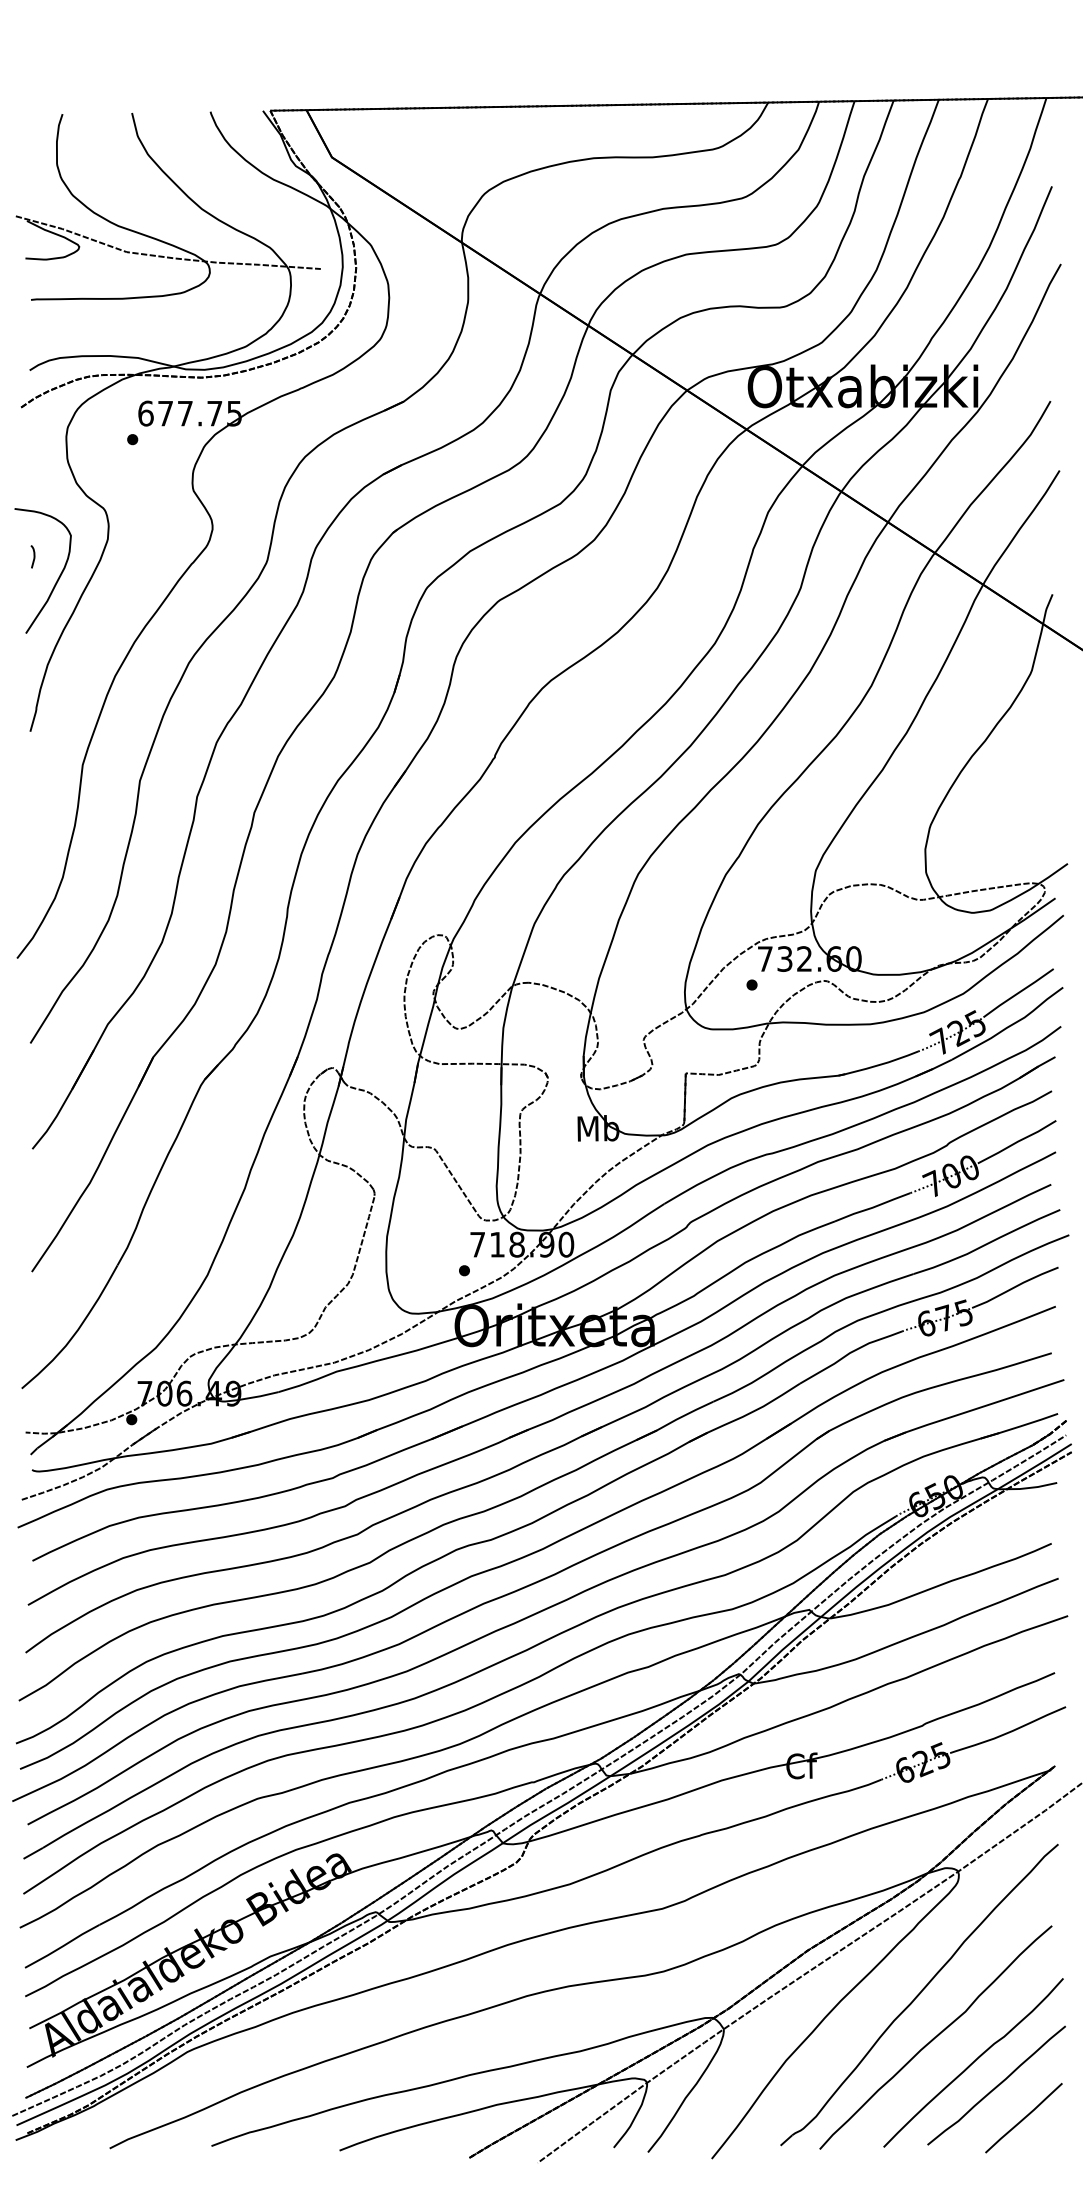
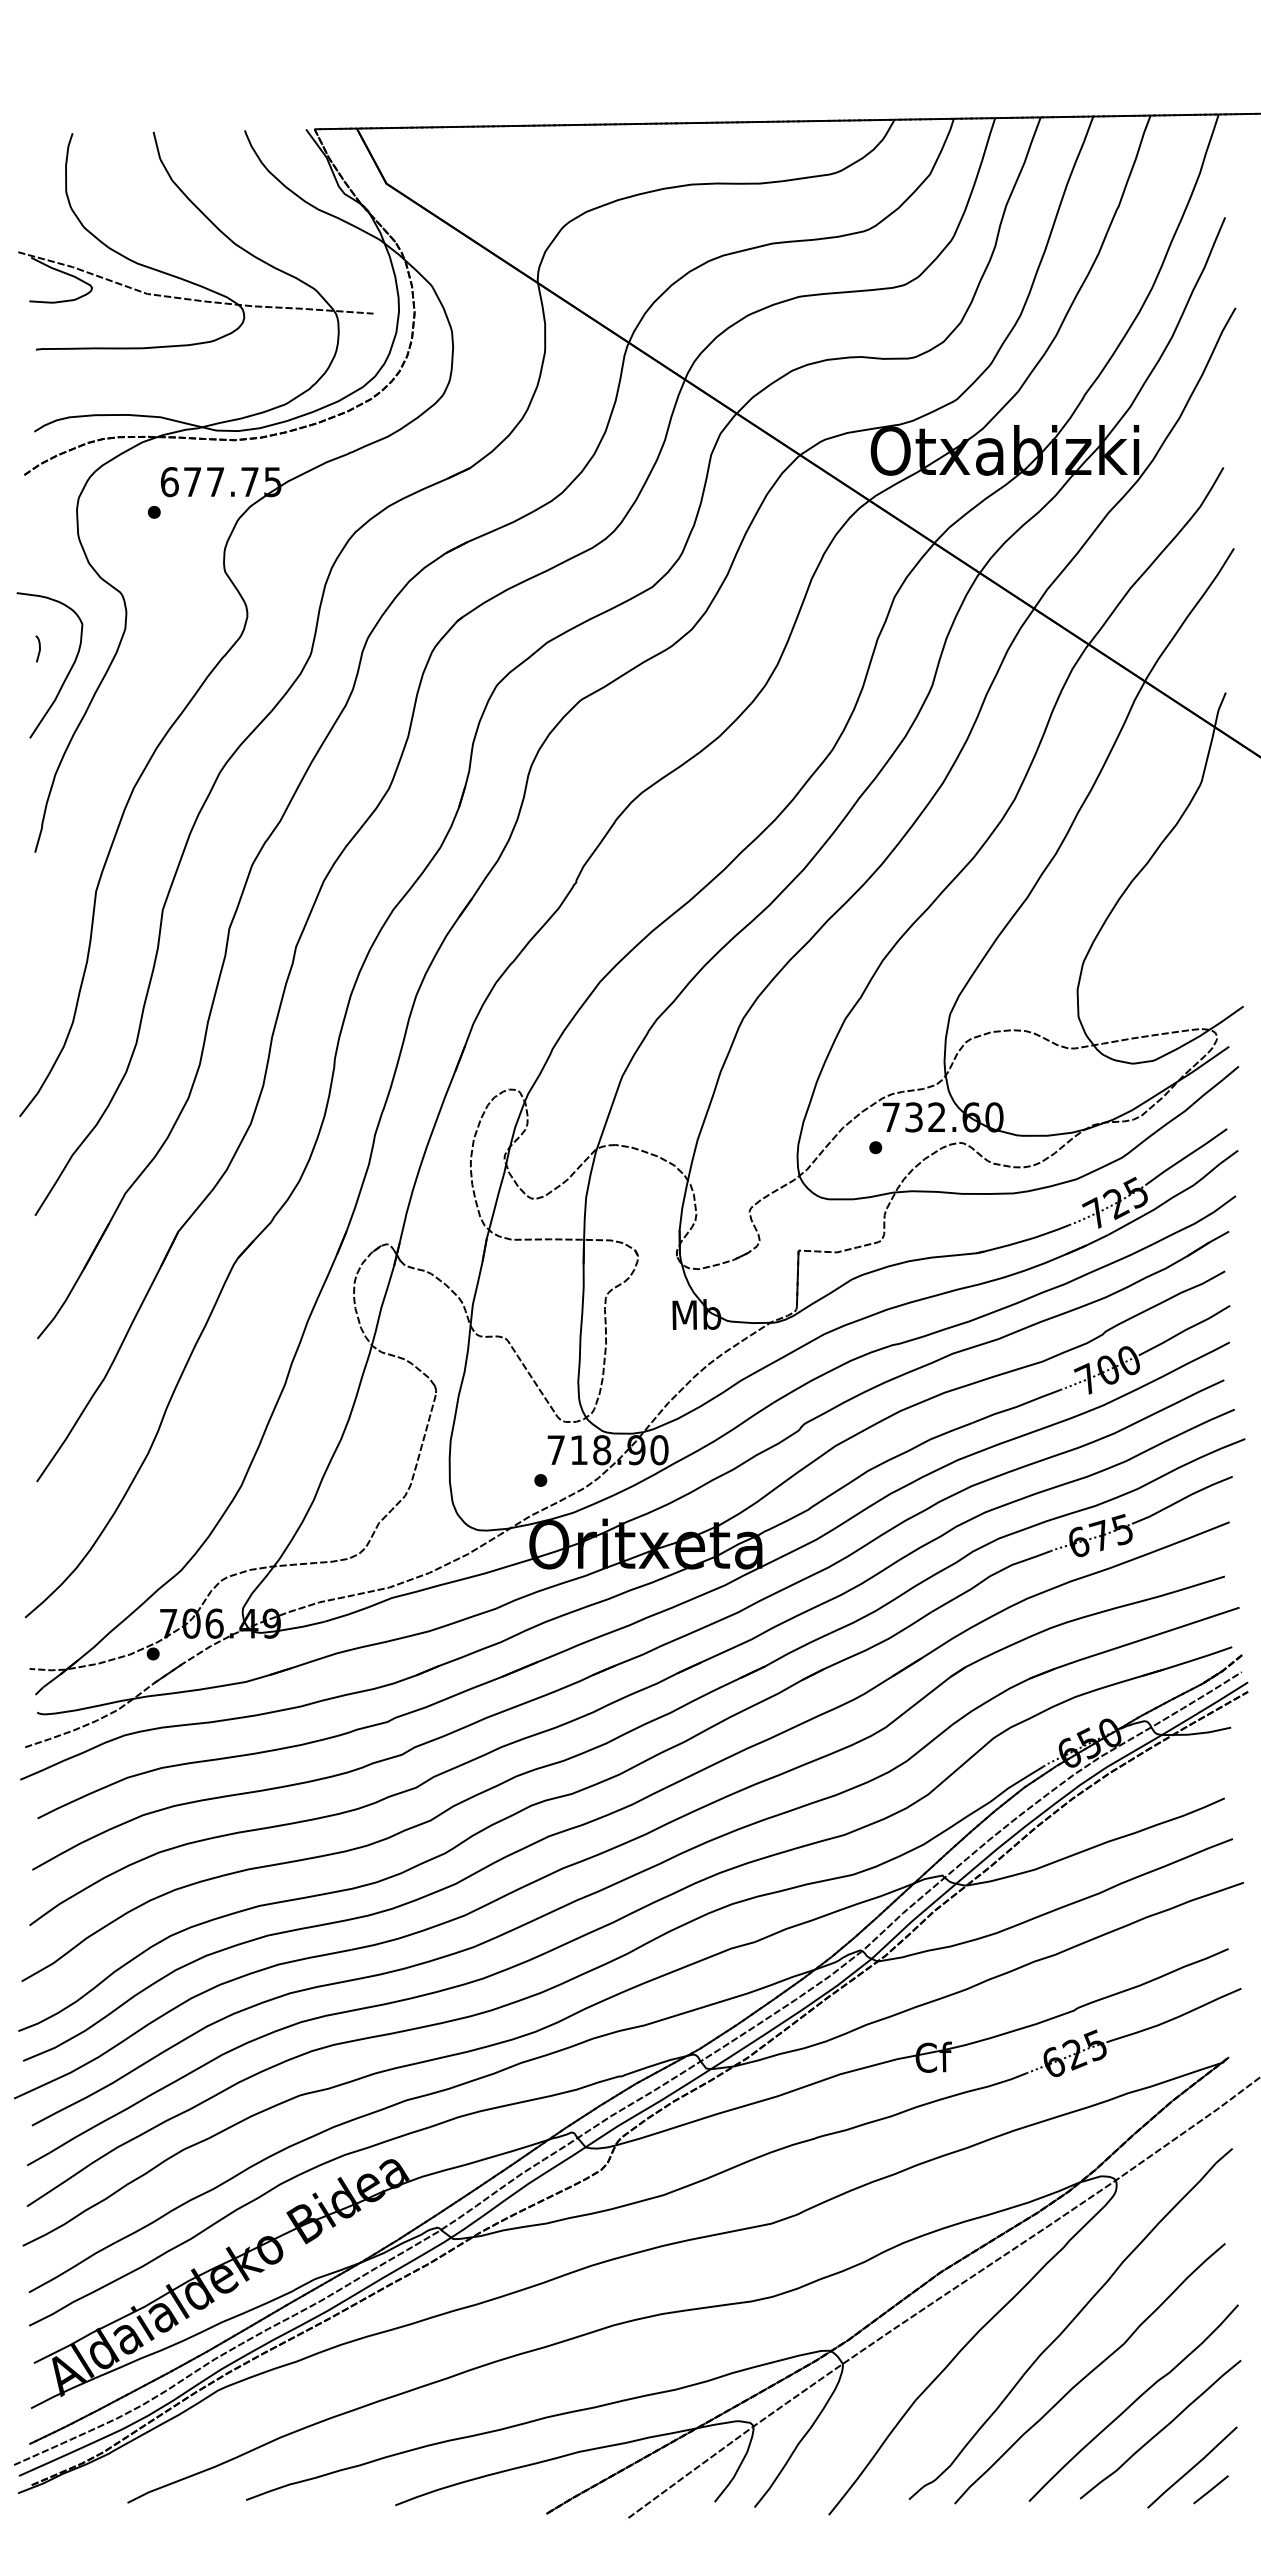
line: (1039, 2136) -> (1210, 2489), added

